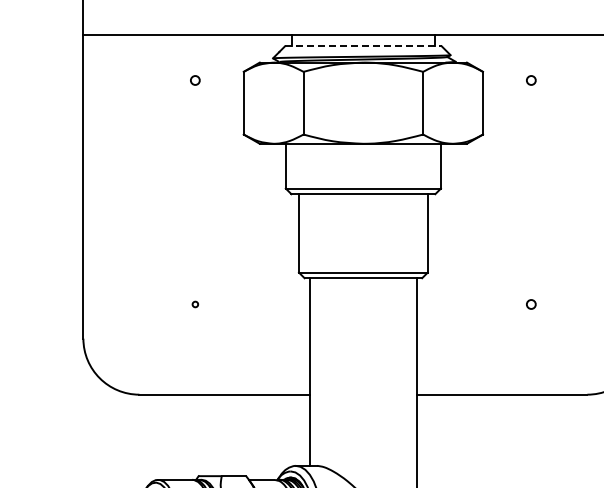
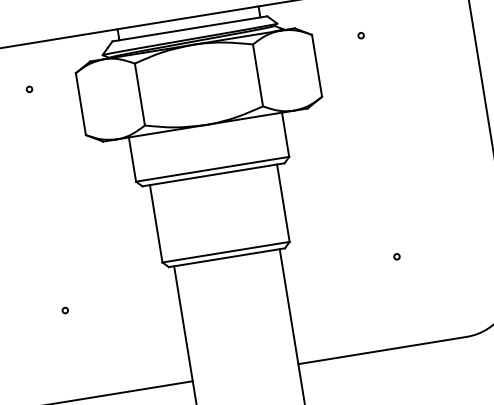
line: (363, 46) -> (190, 28), dashed -> solid
circle: (195, 80) -> (29, 89), size x0.62
circle: (531, 80) -> (361, 35), size x0.62
circle: (531, 304) -> (397, 256), size x0.62

